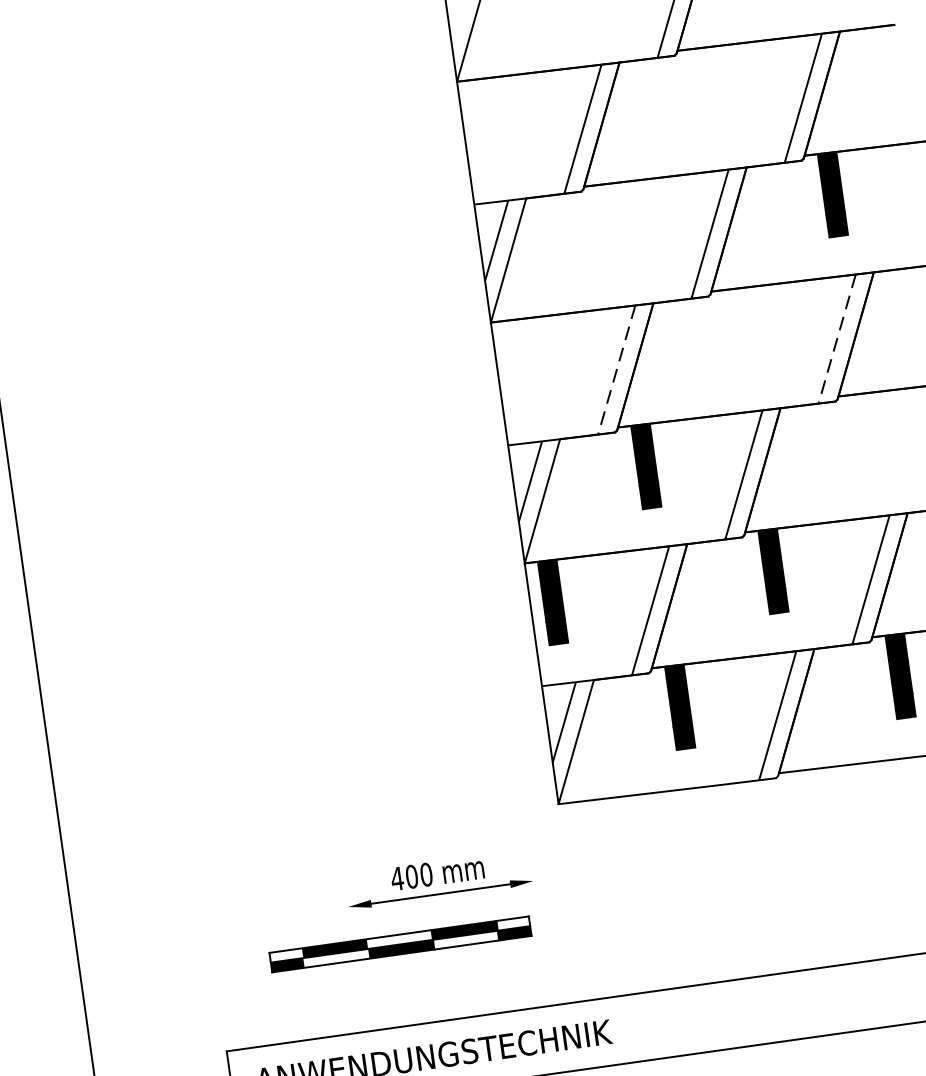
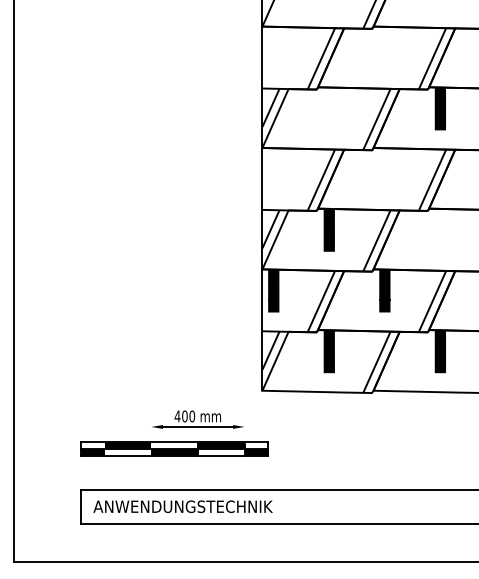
line: (837, 339) -> (432, 180), dashed -> solid
line: (617, 370) -> (321, 180), dashed -> solid
part: (400, 943) -> (174, 448), size x1.43

